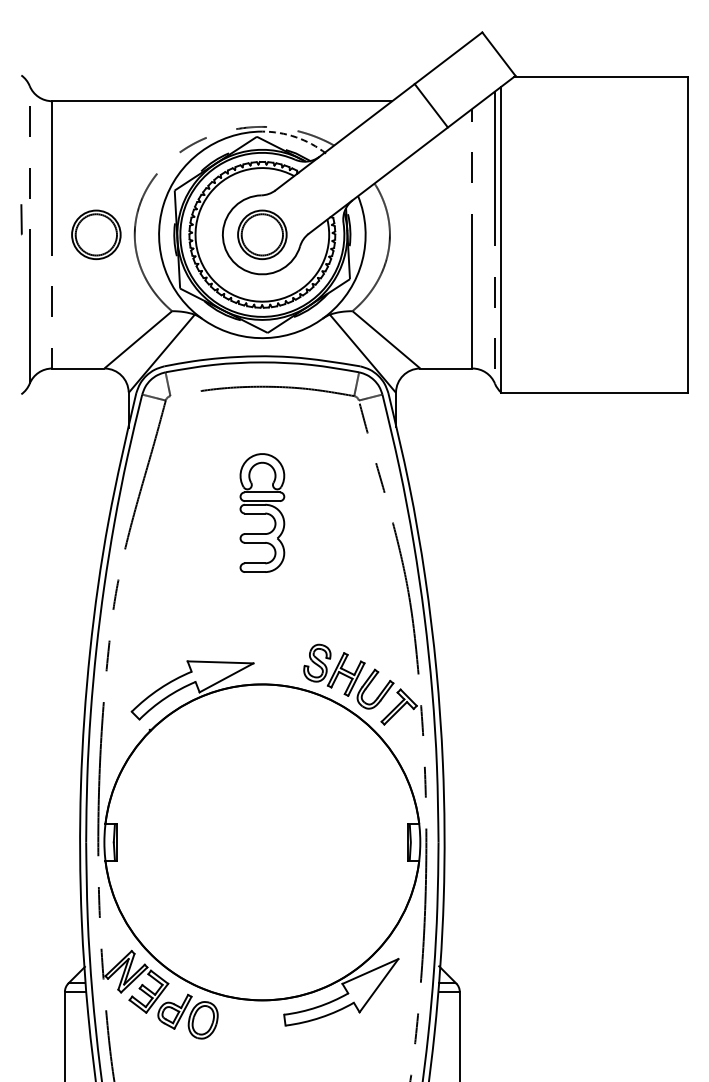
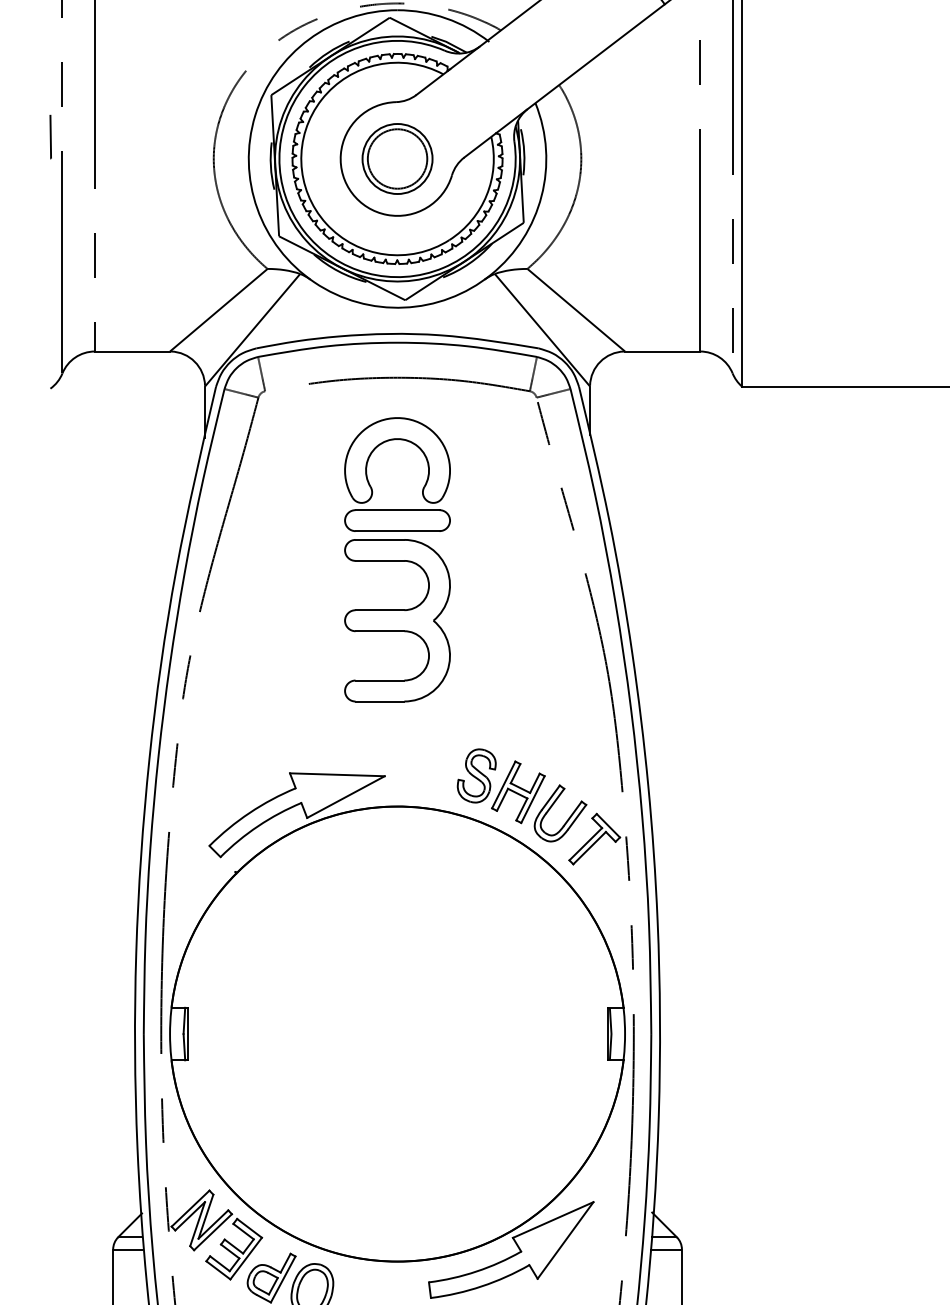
arc: (296, 137) -> (446, 18), dashed -> solid
part: (96, 234) -> (158, 158), removed
part: (262, 512) -> (397, 558), size x1.67

